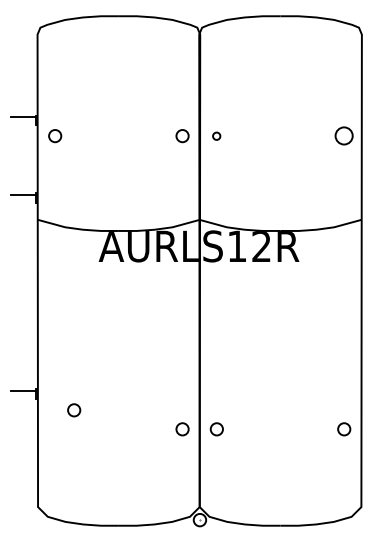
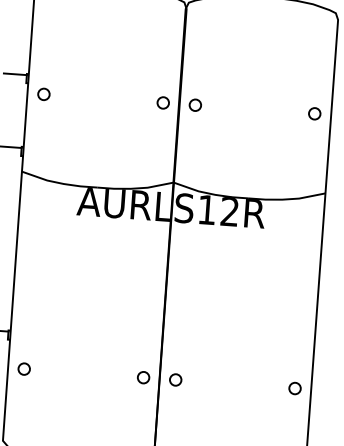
circle: (216, 136) -> (195, 105), size x1.67
circle: (344, 136) -> (314, 114), size x0.71
circle: (74, 410) -> (24, 369), moved

